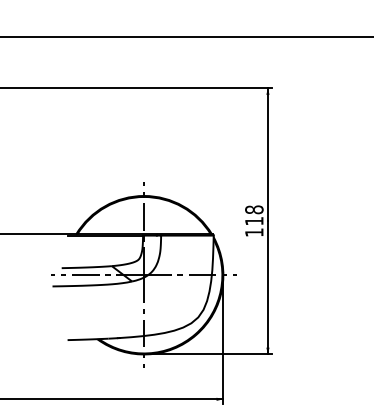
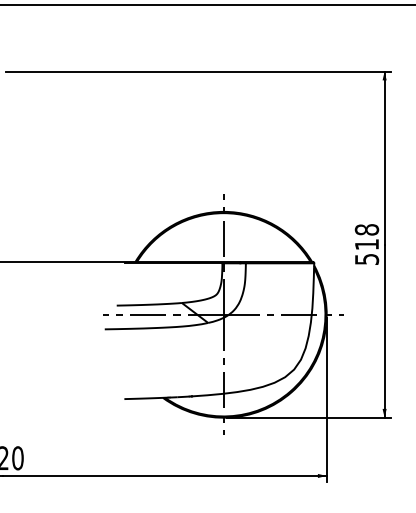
text: (254, 232) -> (367, 259), 118 -> 518

